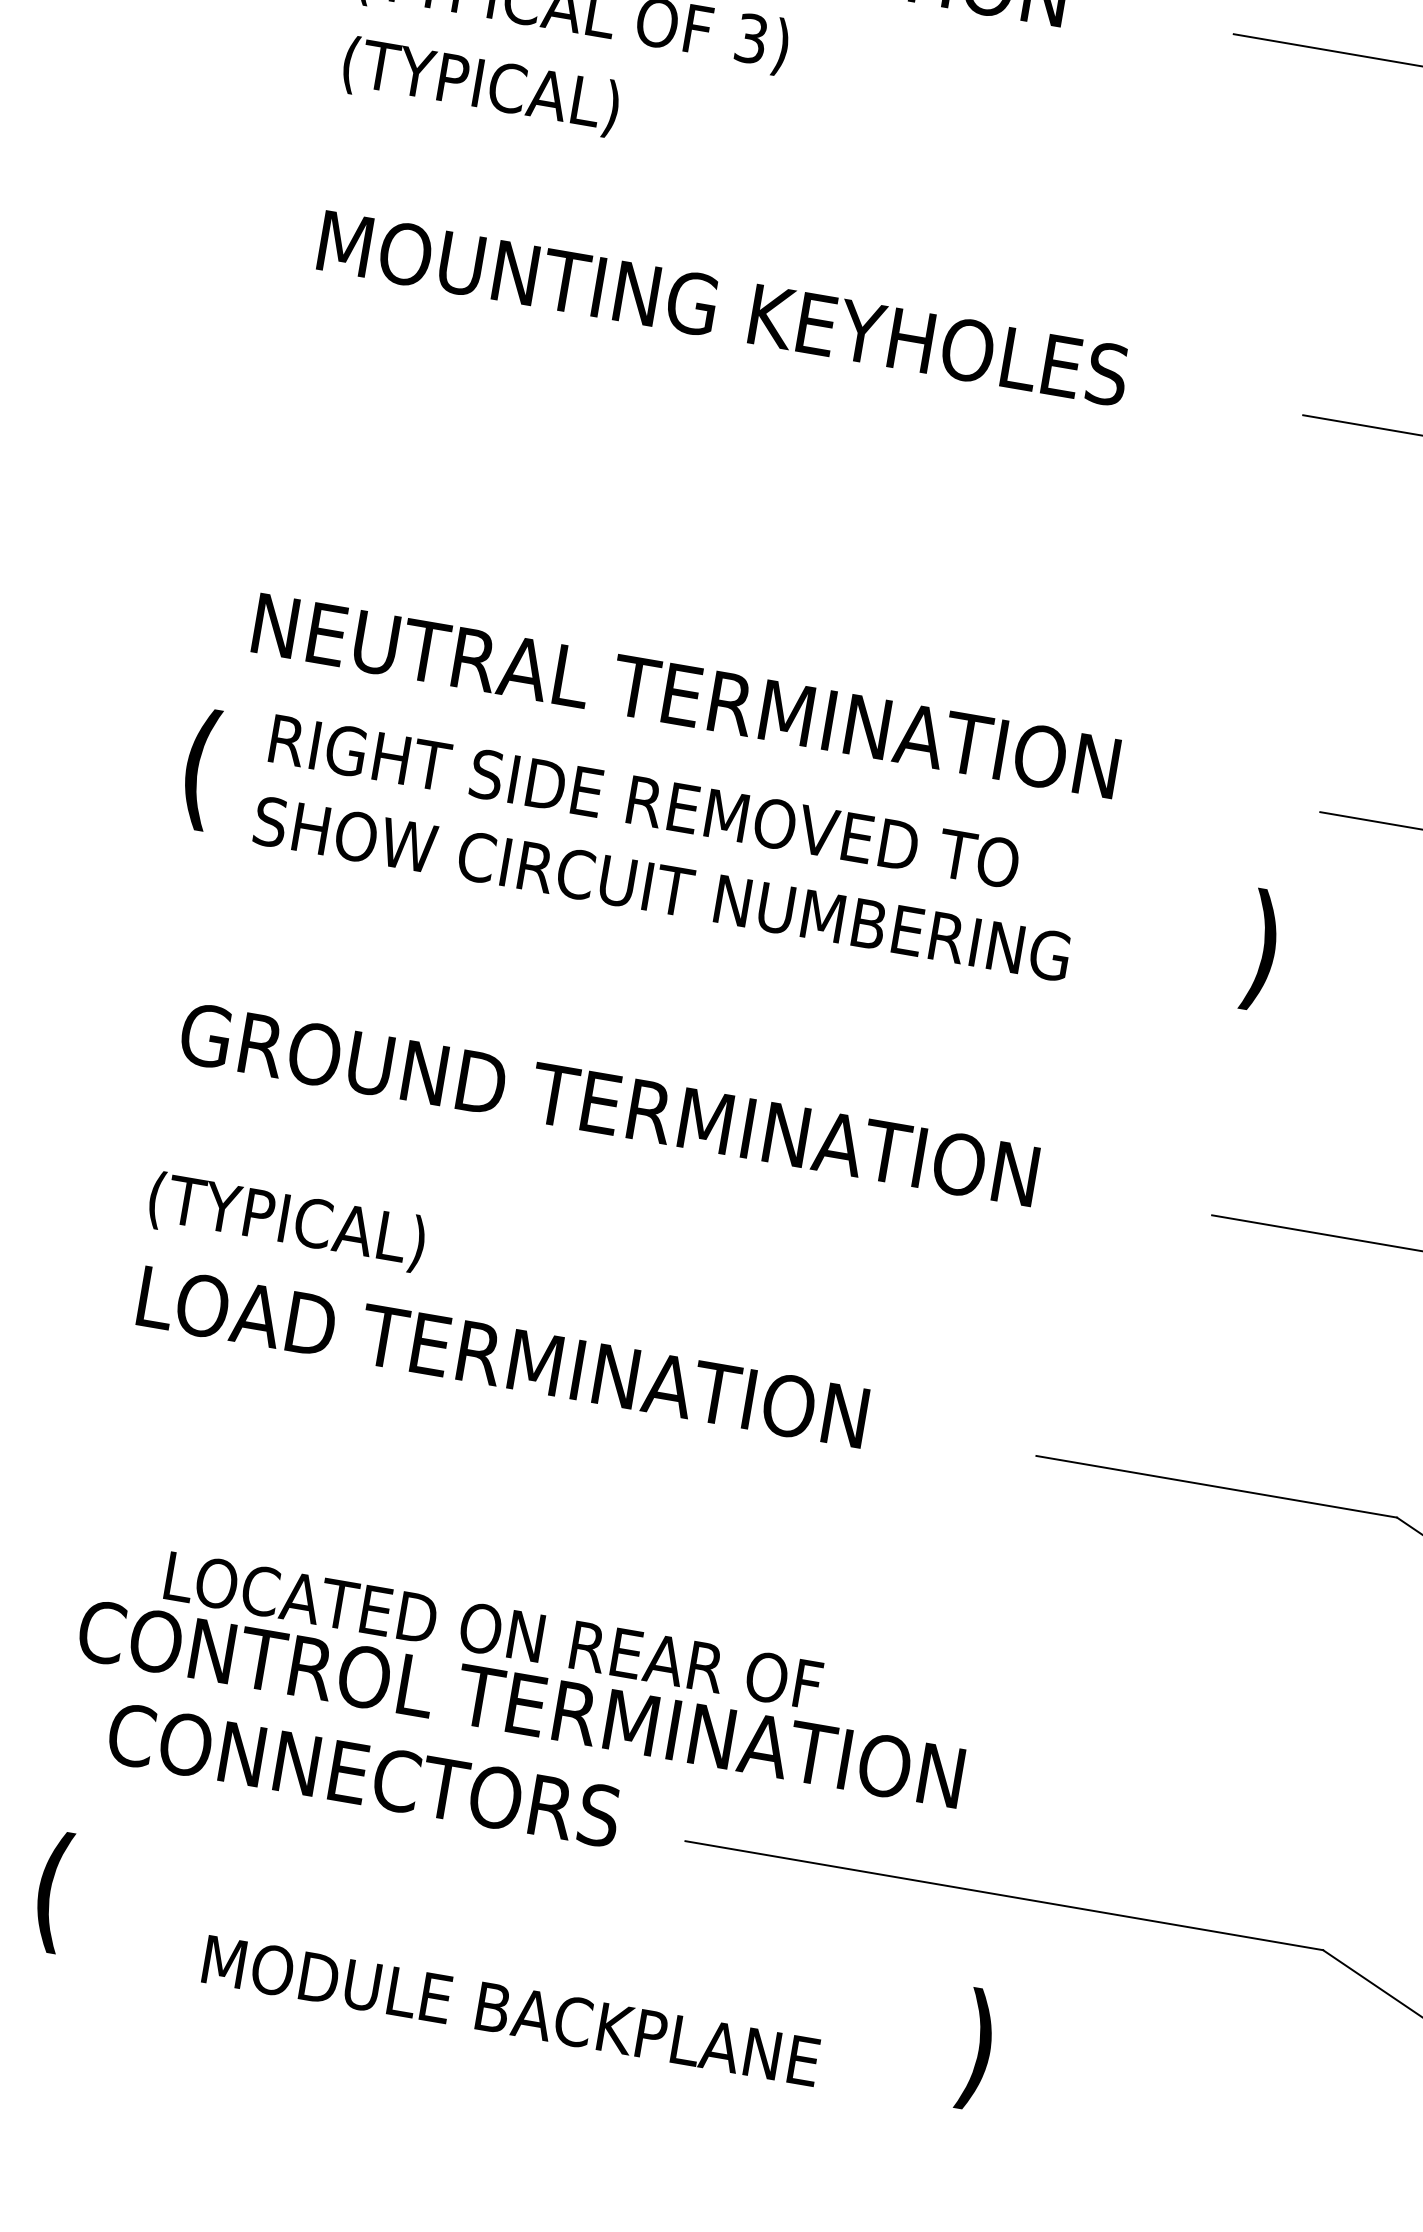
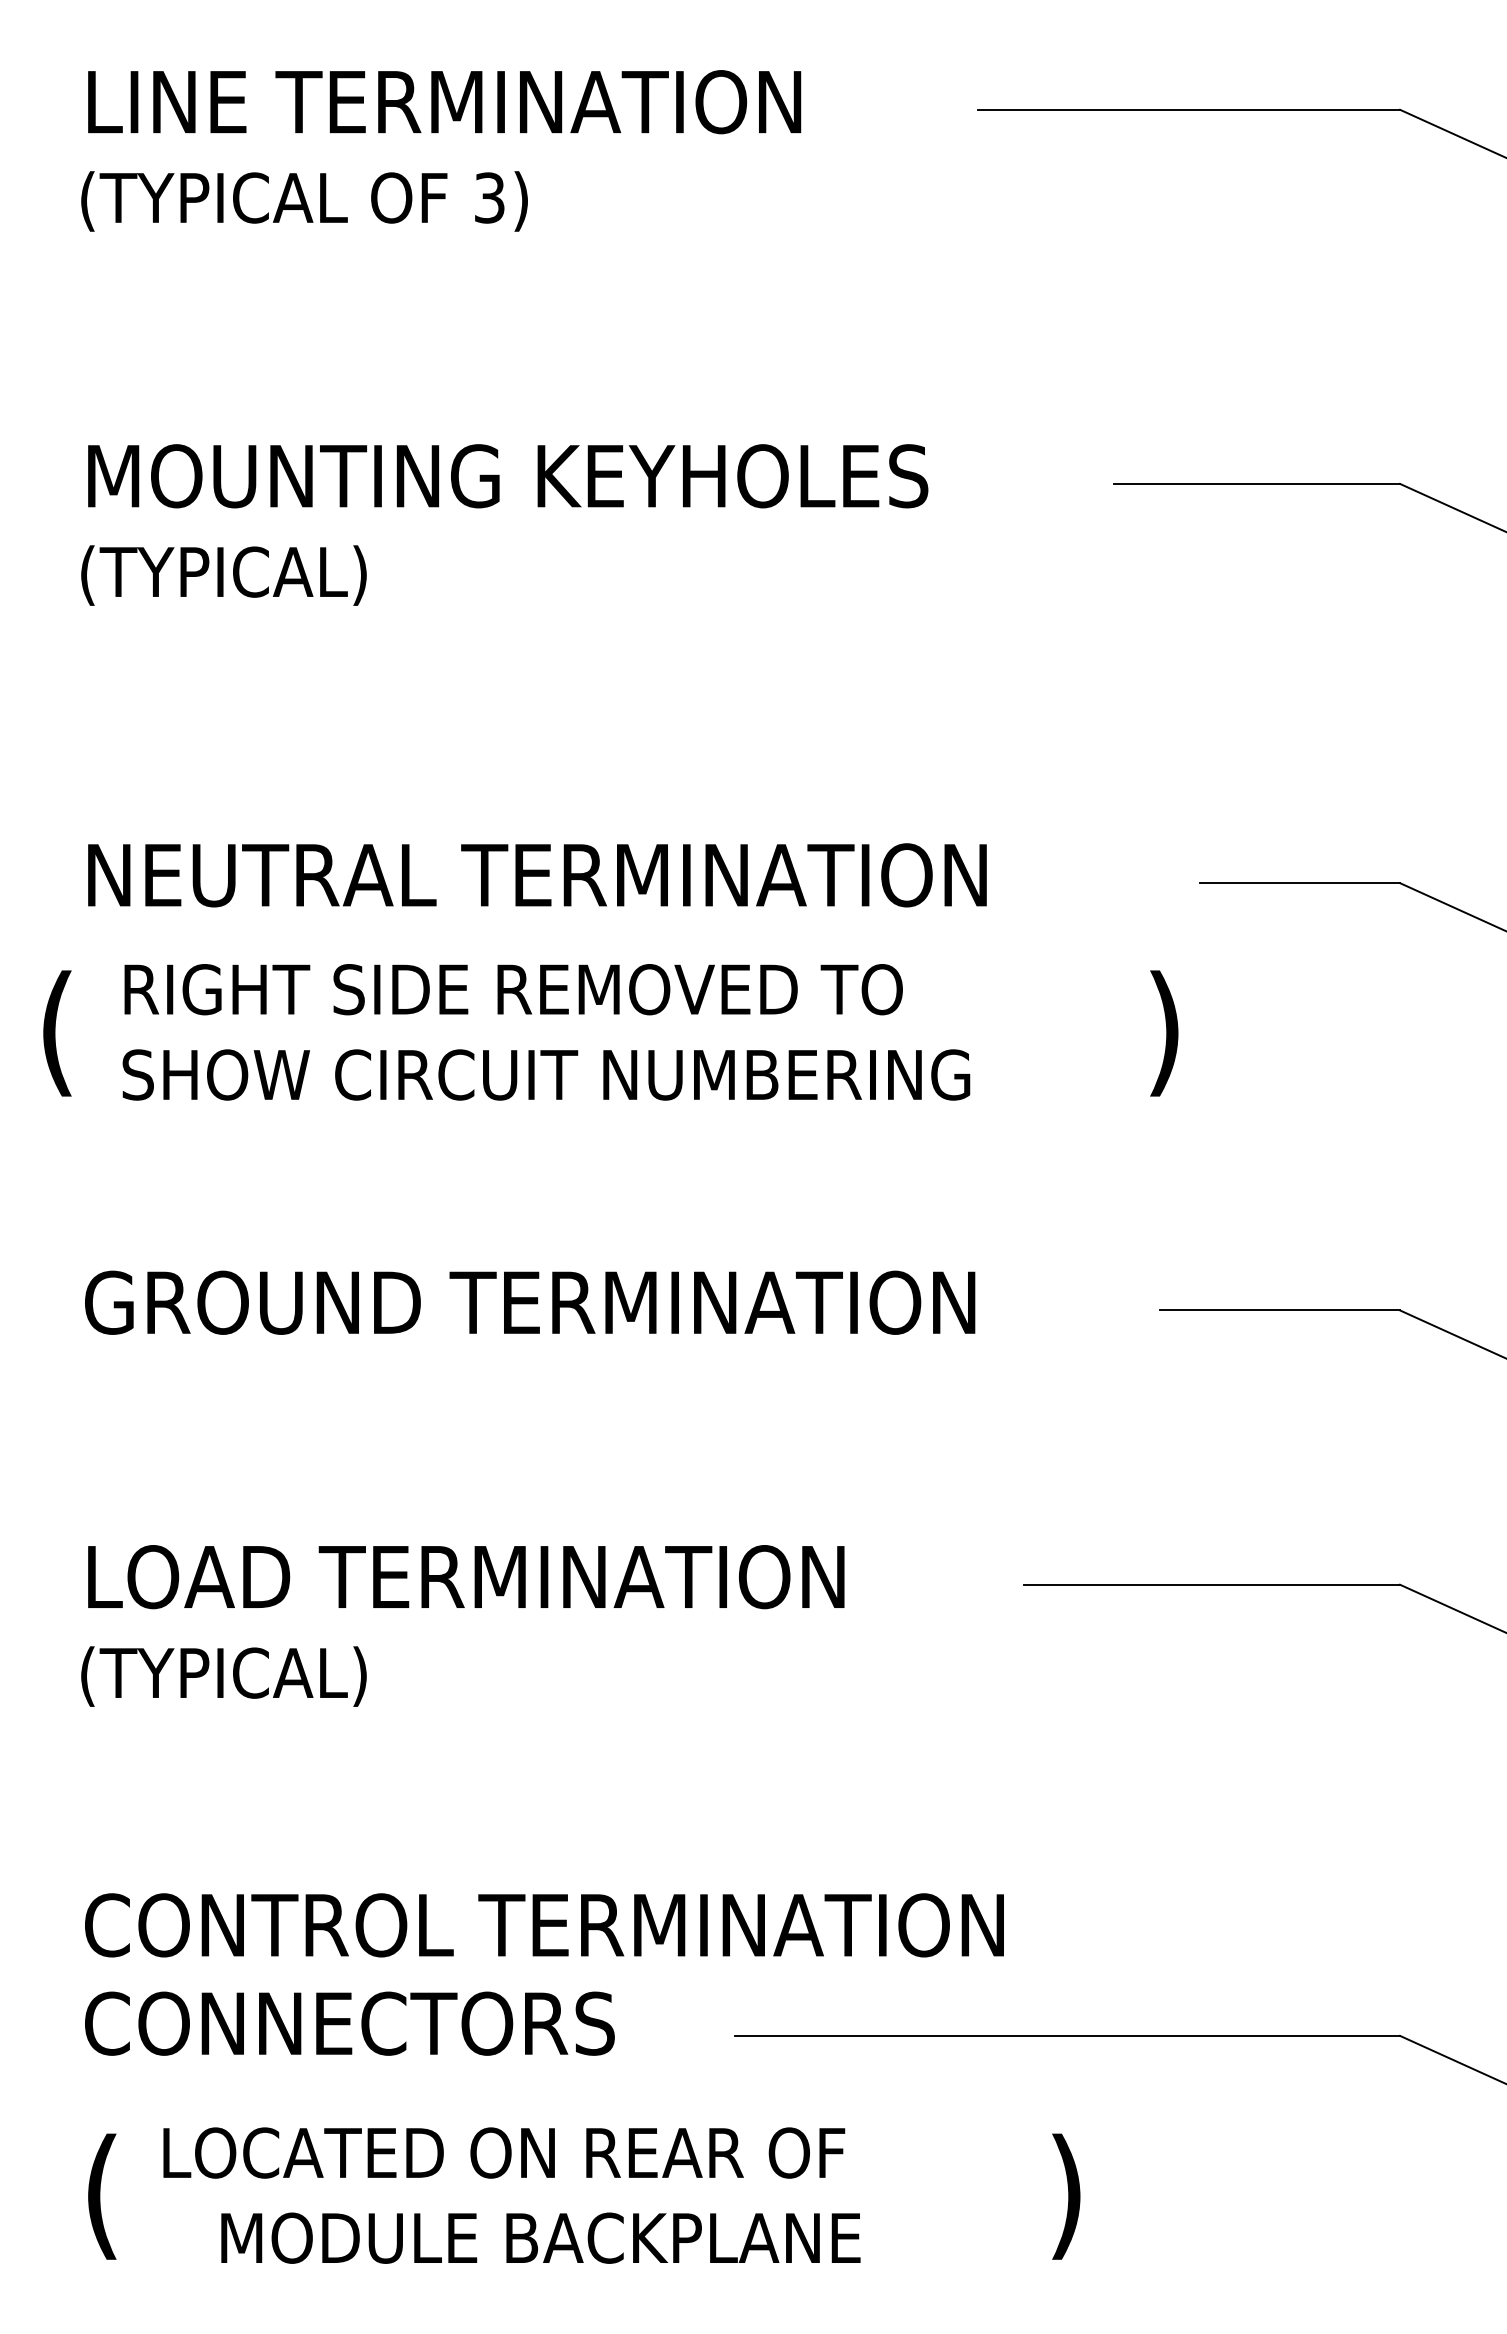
text: (480, 86) -> (223, 575), moved
text: (286, 1221) -> (223, 1676), moved
text: (493, 1630) -> (504, 2152), moved
text: (363, 1774) -> (349, 2023), moved
text: (510, 2010) -> (540, 2237), moved

